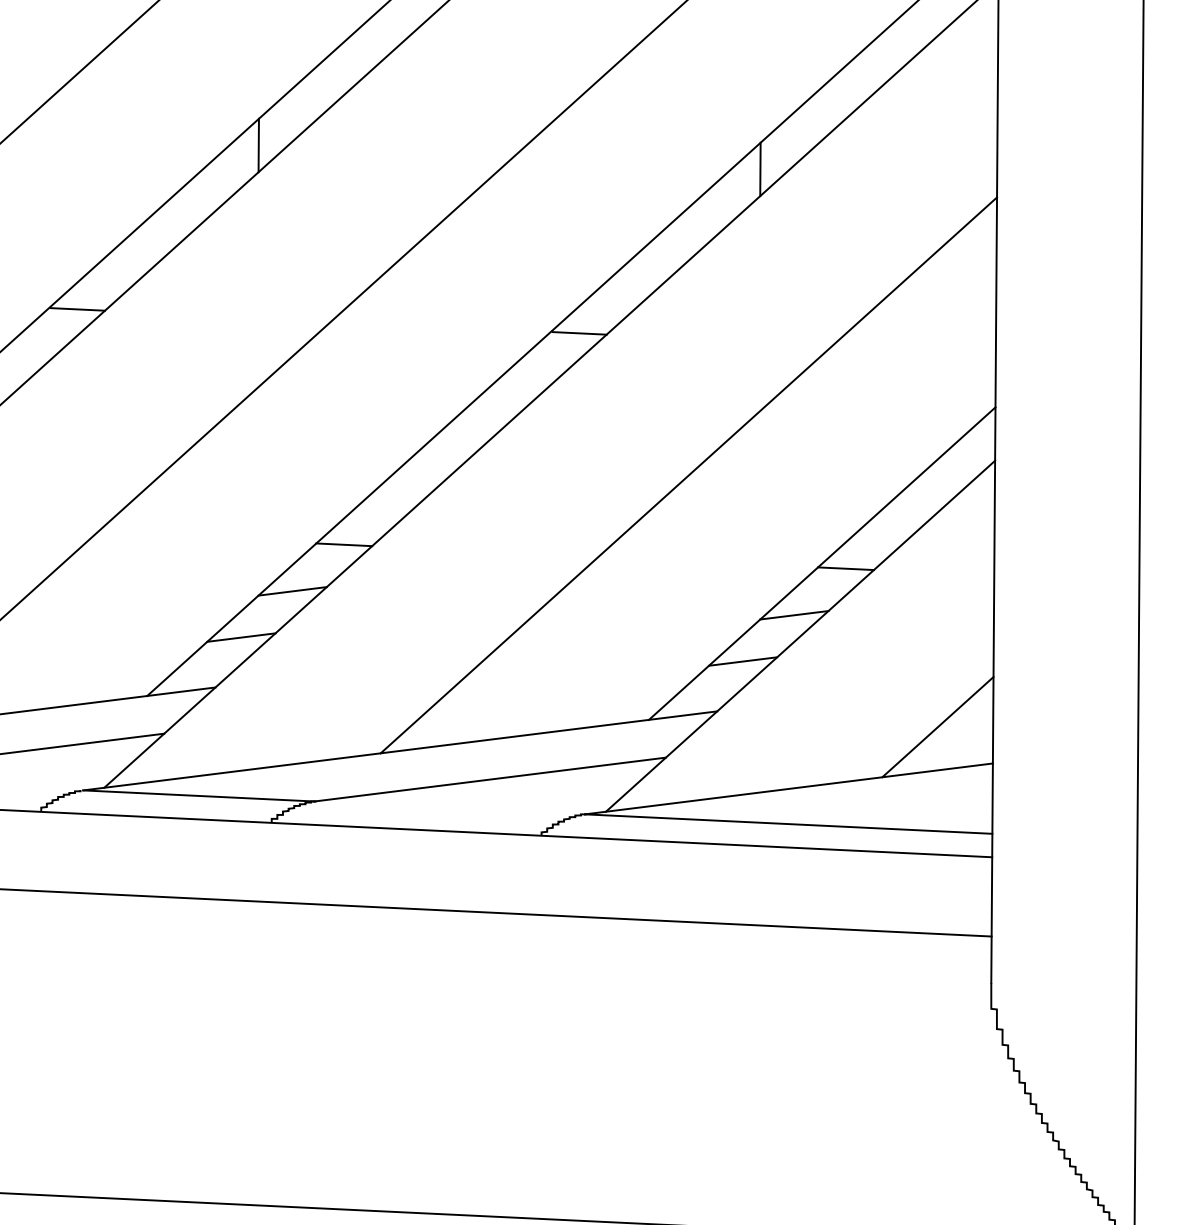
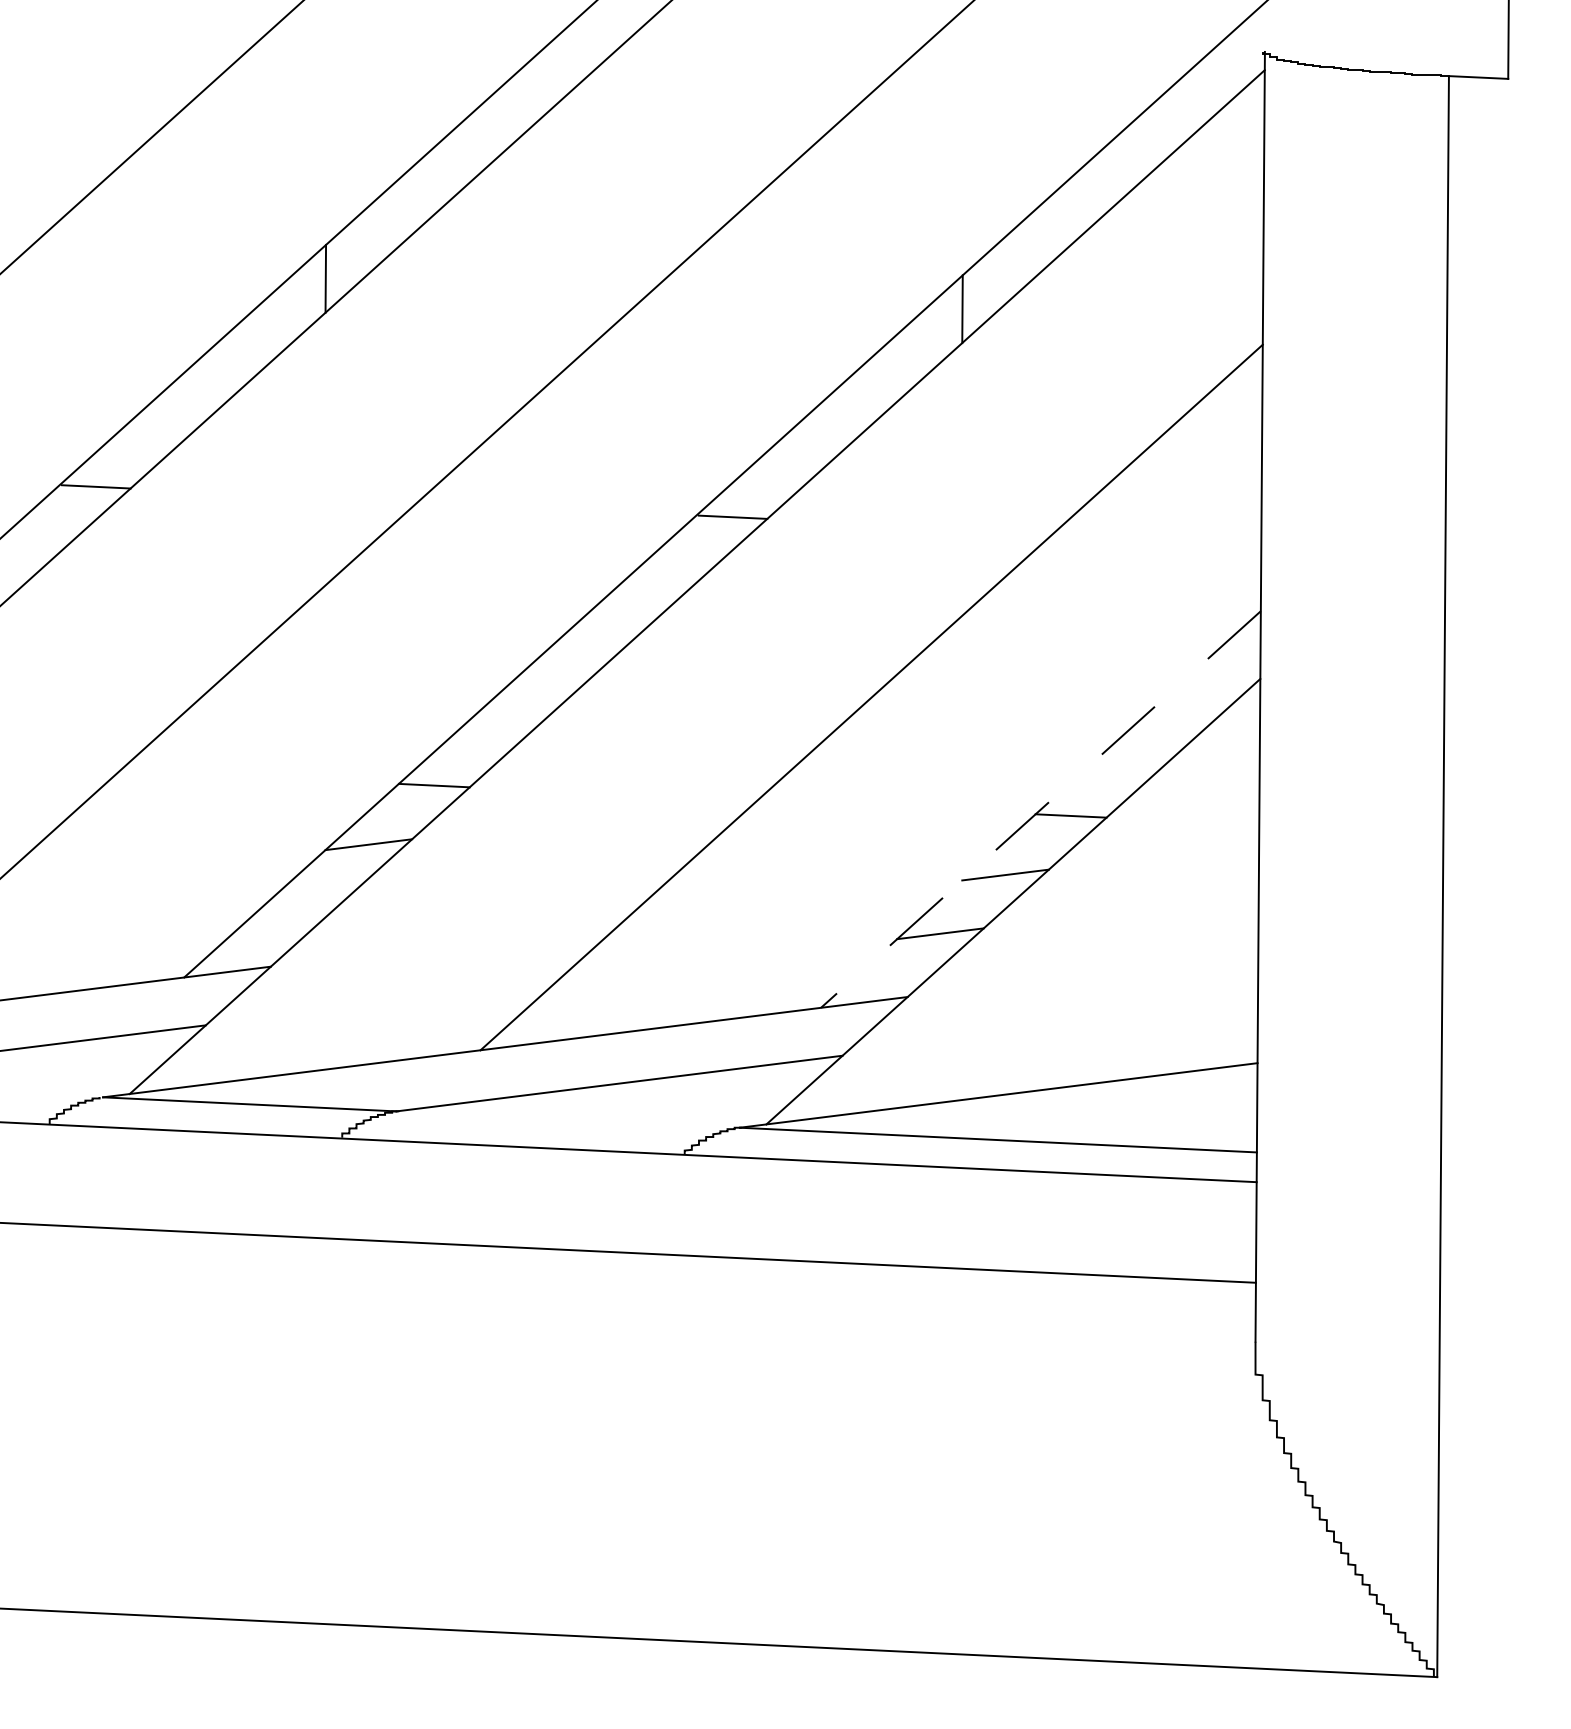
line: (821, 563) -> (1040, 809), solid -> dashed
line: (241, 636) -> (303, 902), removed
line: (937, 726) -> (1187, 1016), removed

